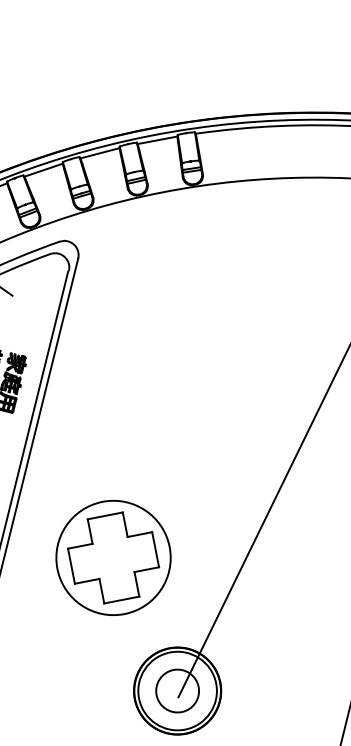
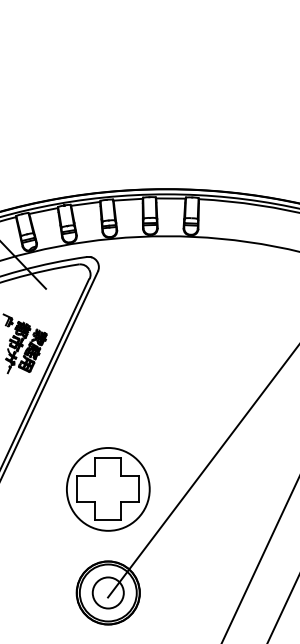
part: (113, 558) -> (108, 489), moved

